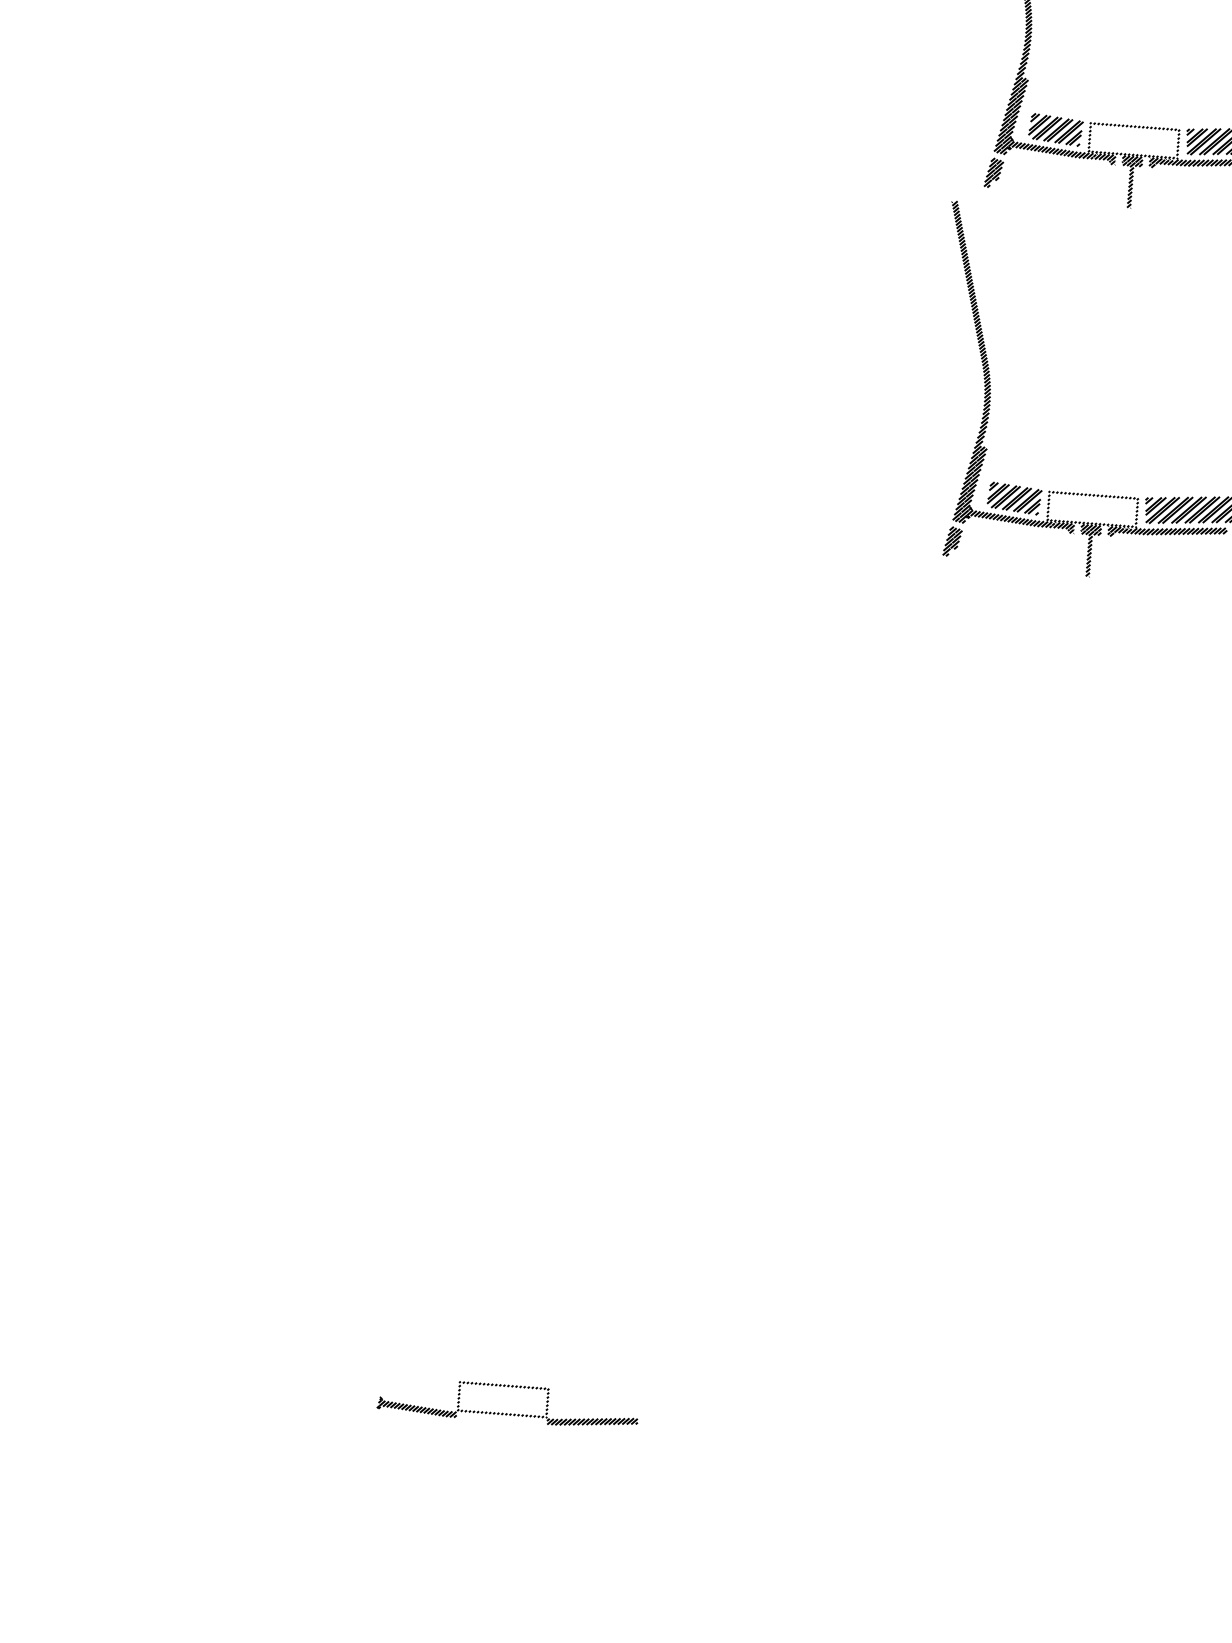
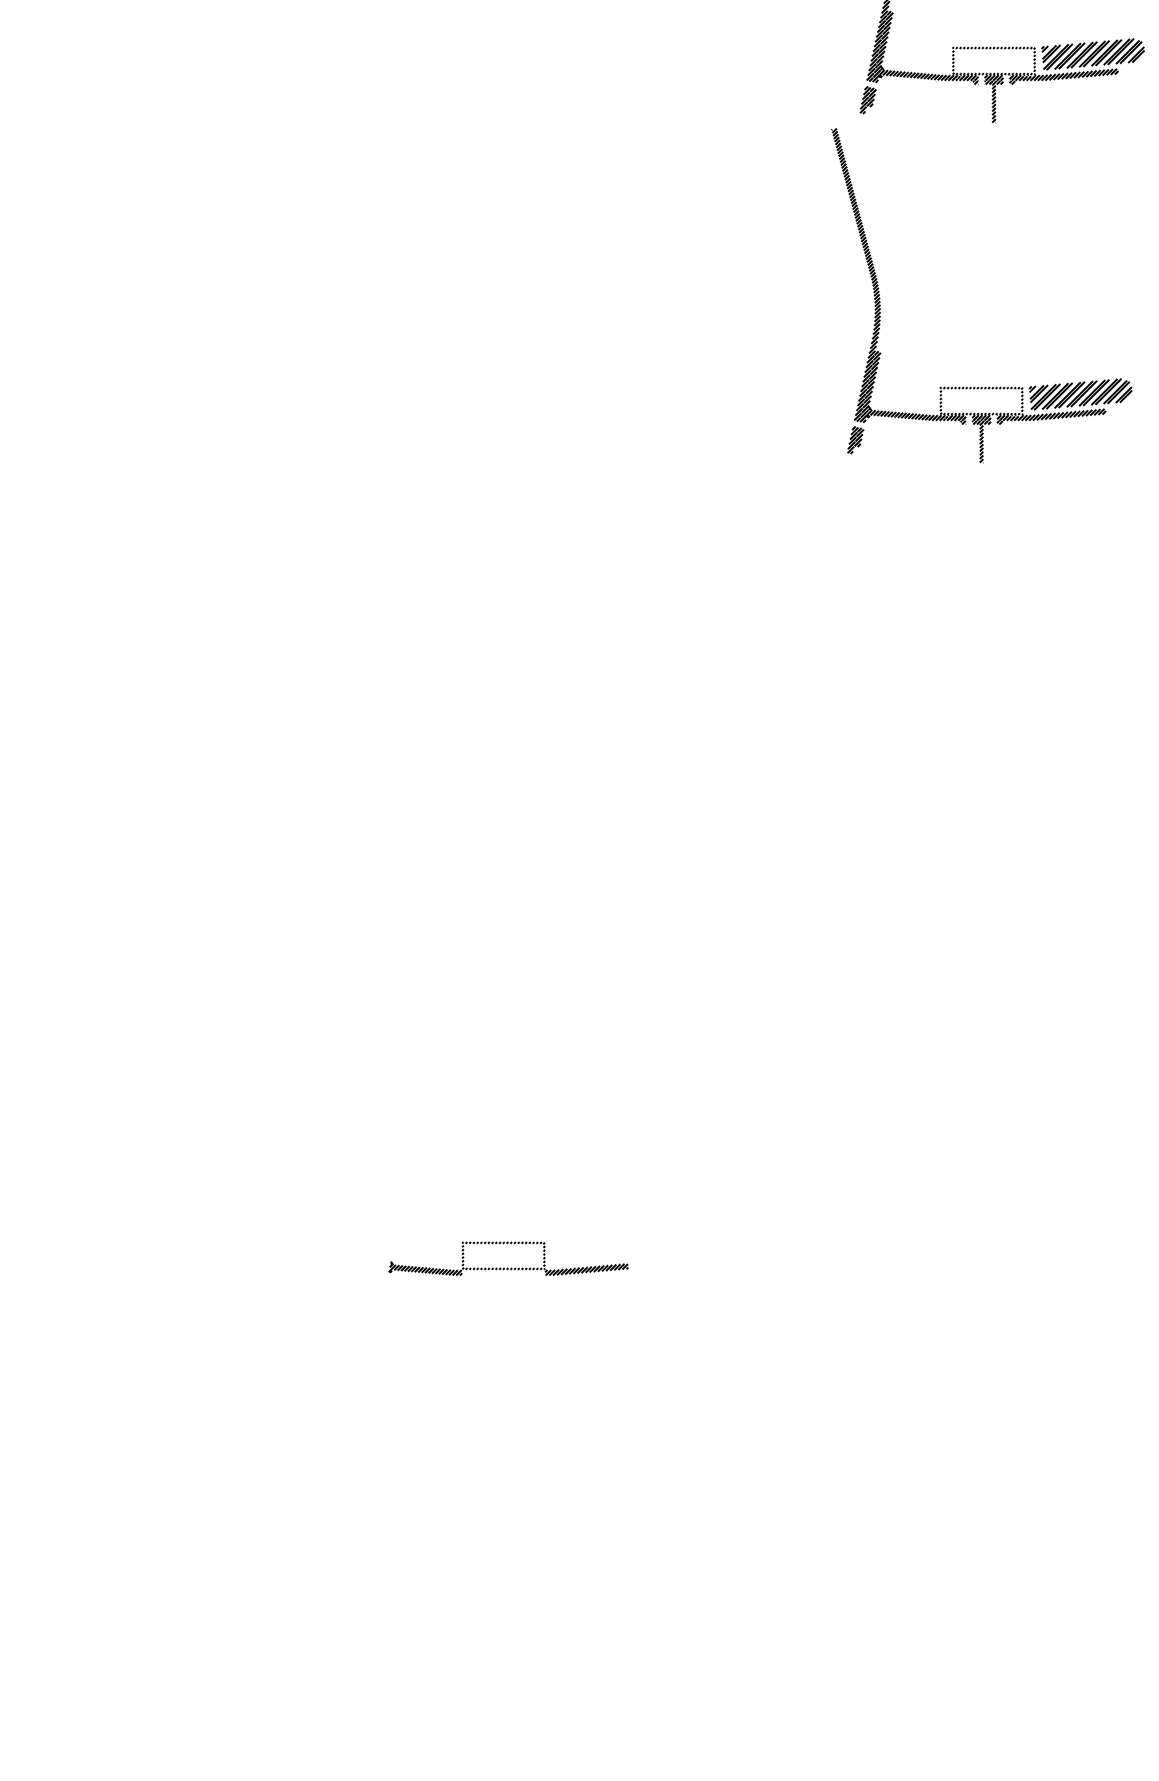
hatch: (1055, 129) -> (921, 56), removed
hatch: (1014, 498) -> (909, 396), removed

